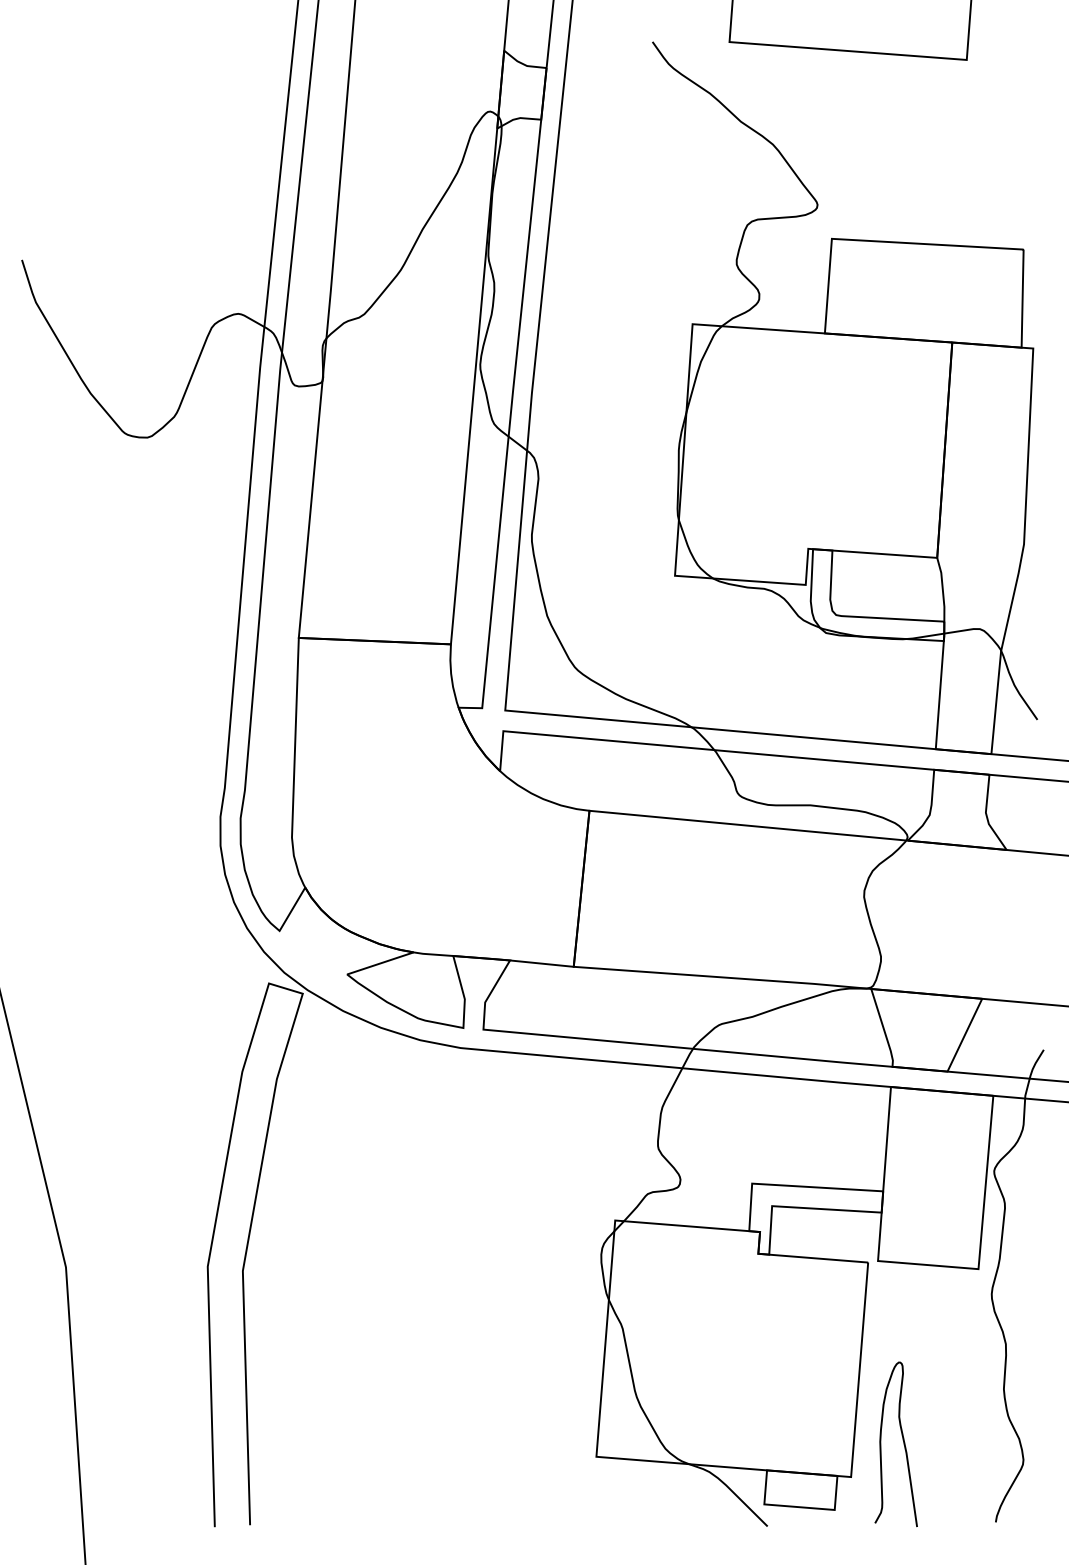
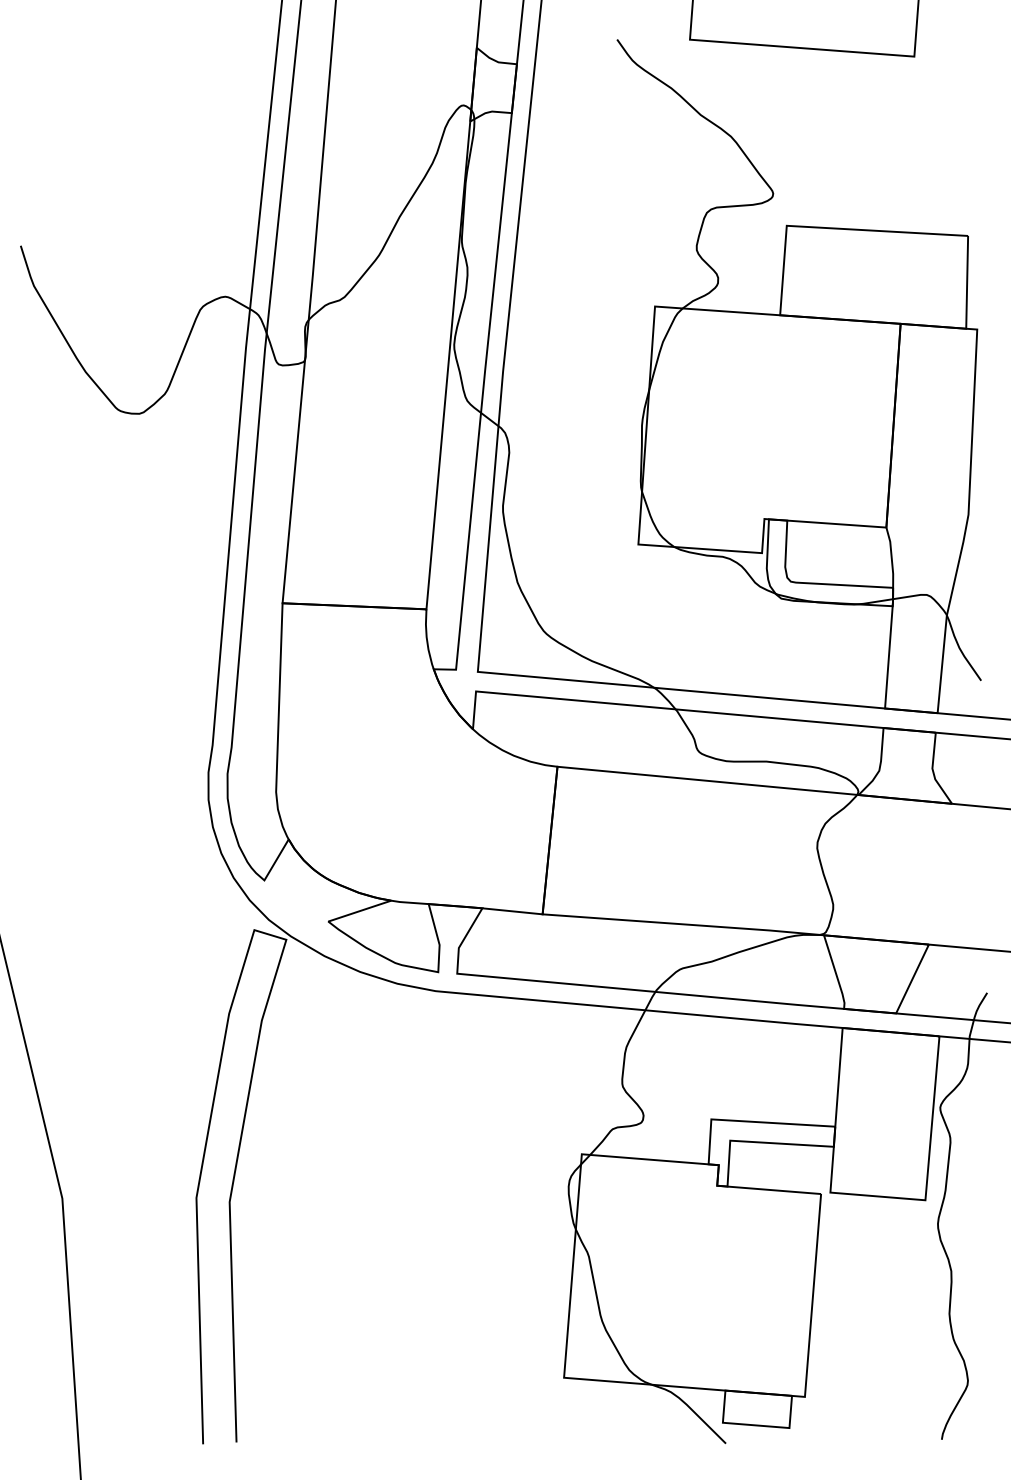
curve: (902, 1440) -> (853, 1362), removed

